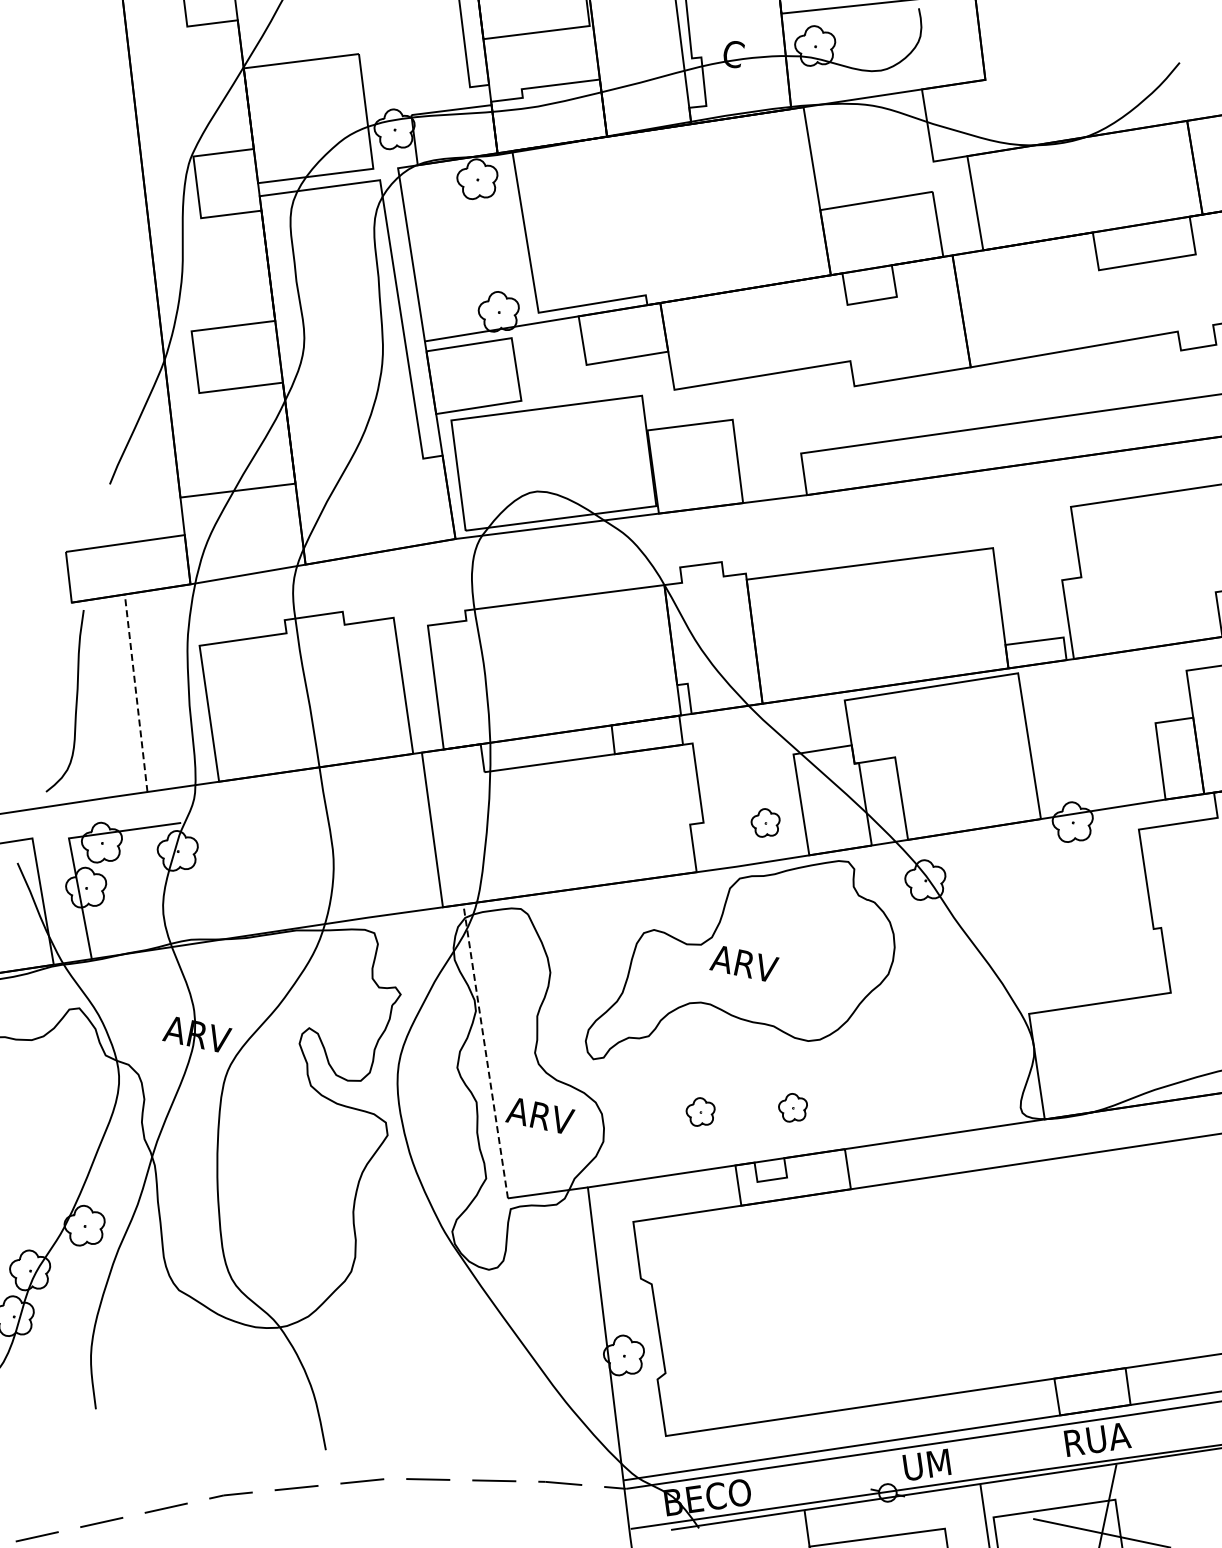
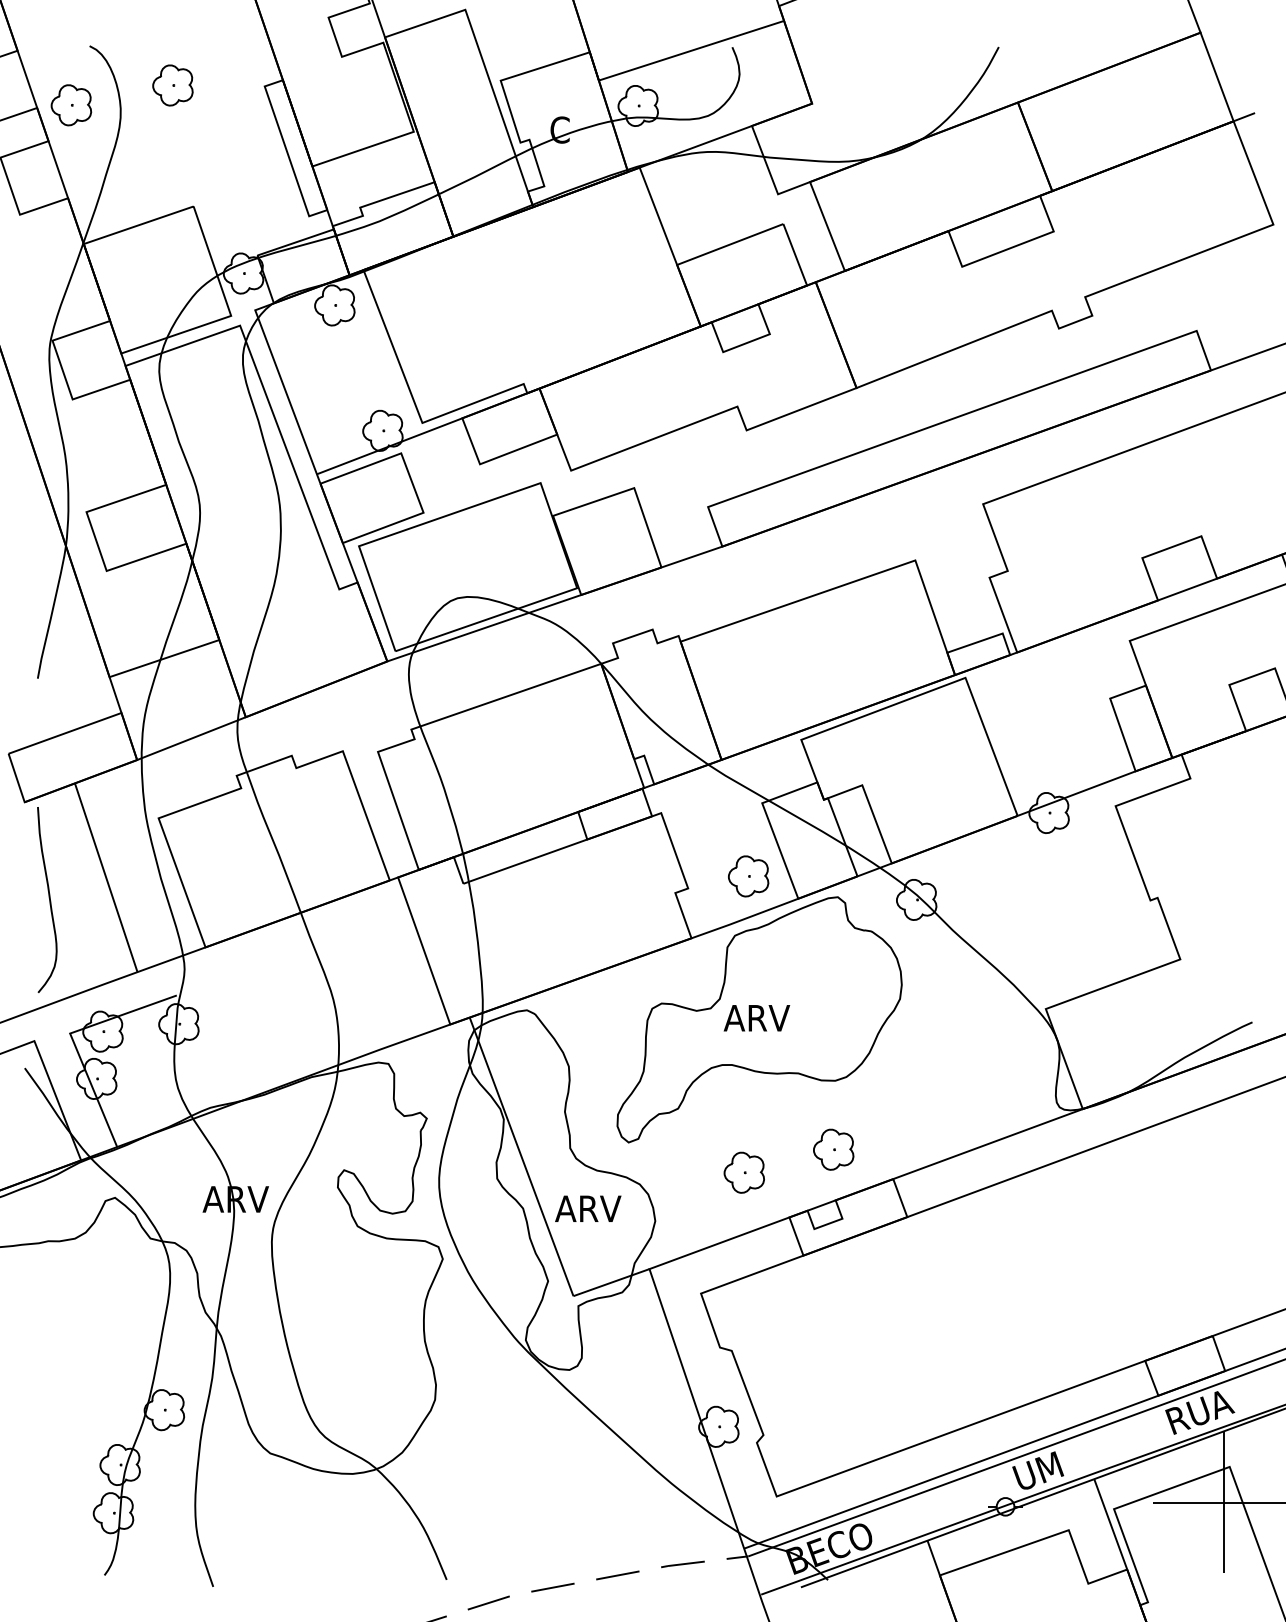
line: (136, 693) -> (106, 877), dashed -> solid
part: (765, 823) -> (748, 876), size x1.43
line: (485, 1051) -> (521, 1156), dashed -> solid
part: (792, 1107) -> (833, 1149), size x1.43
part: (699, 1112) -> (743, 1172), size x1.43

